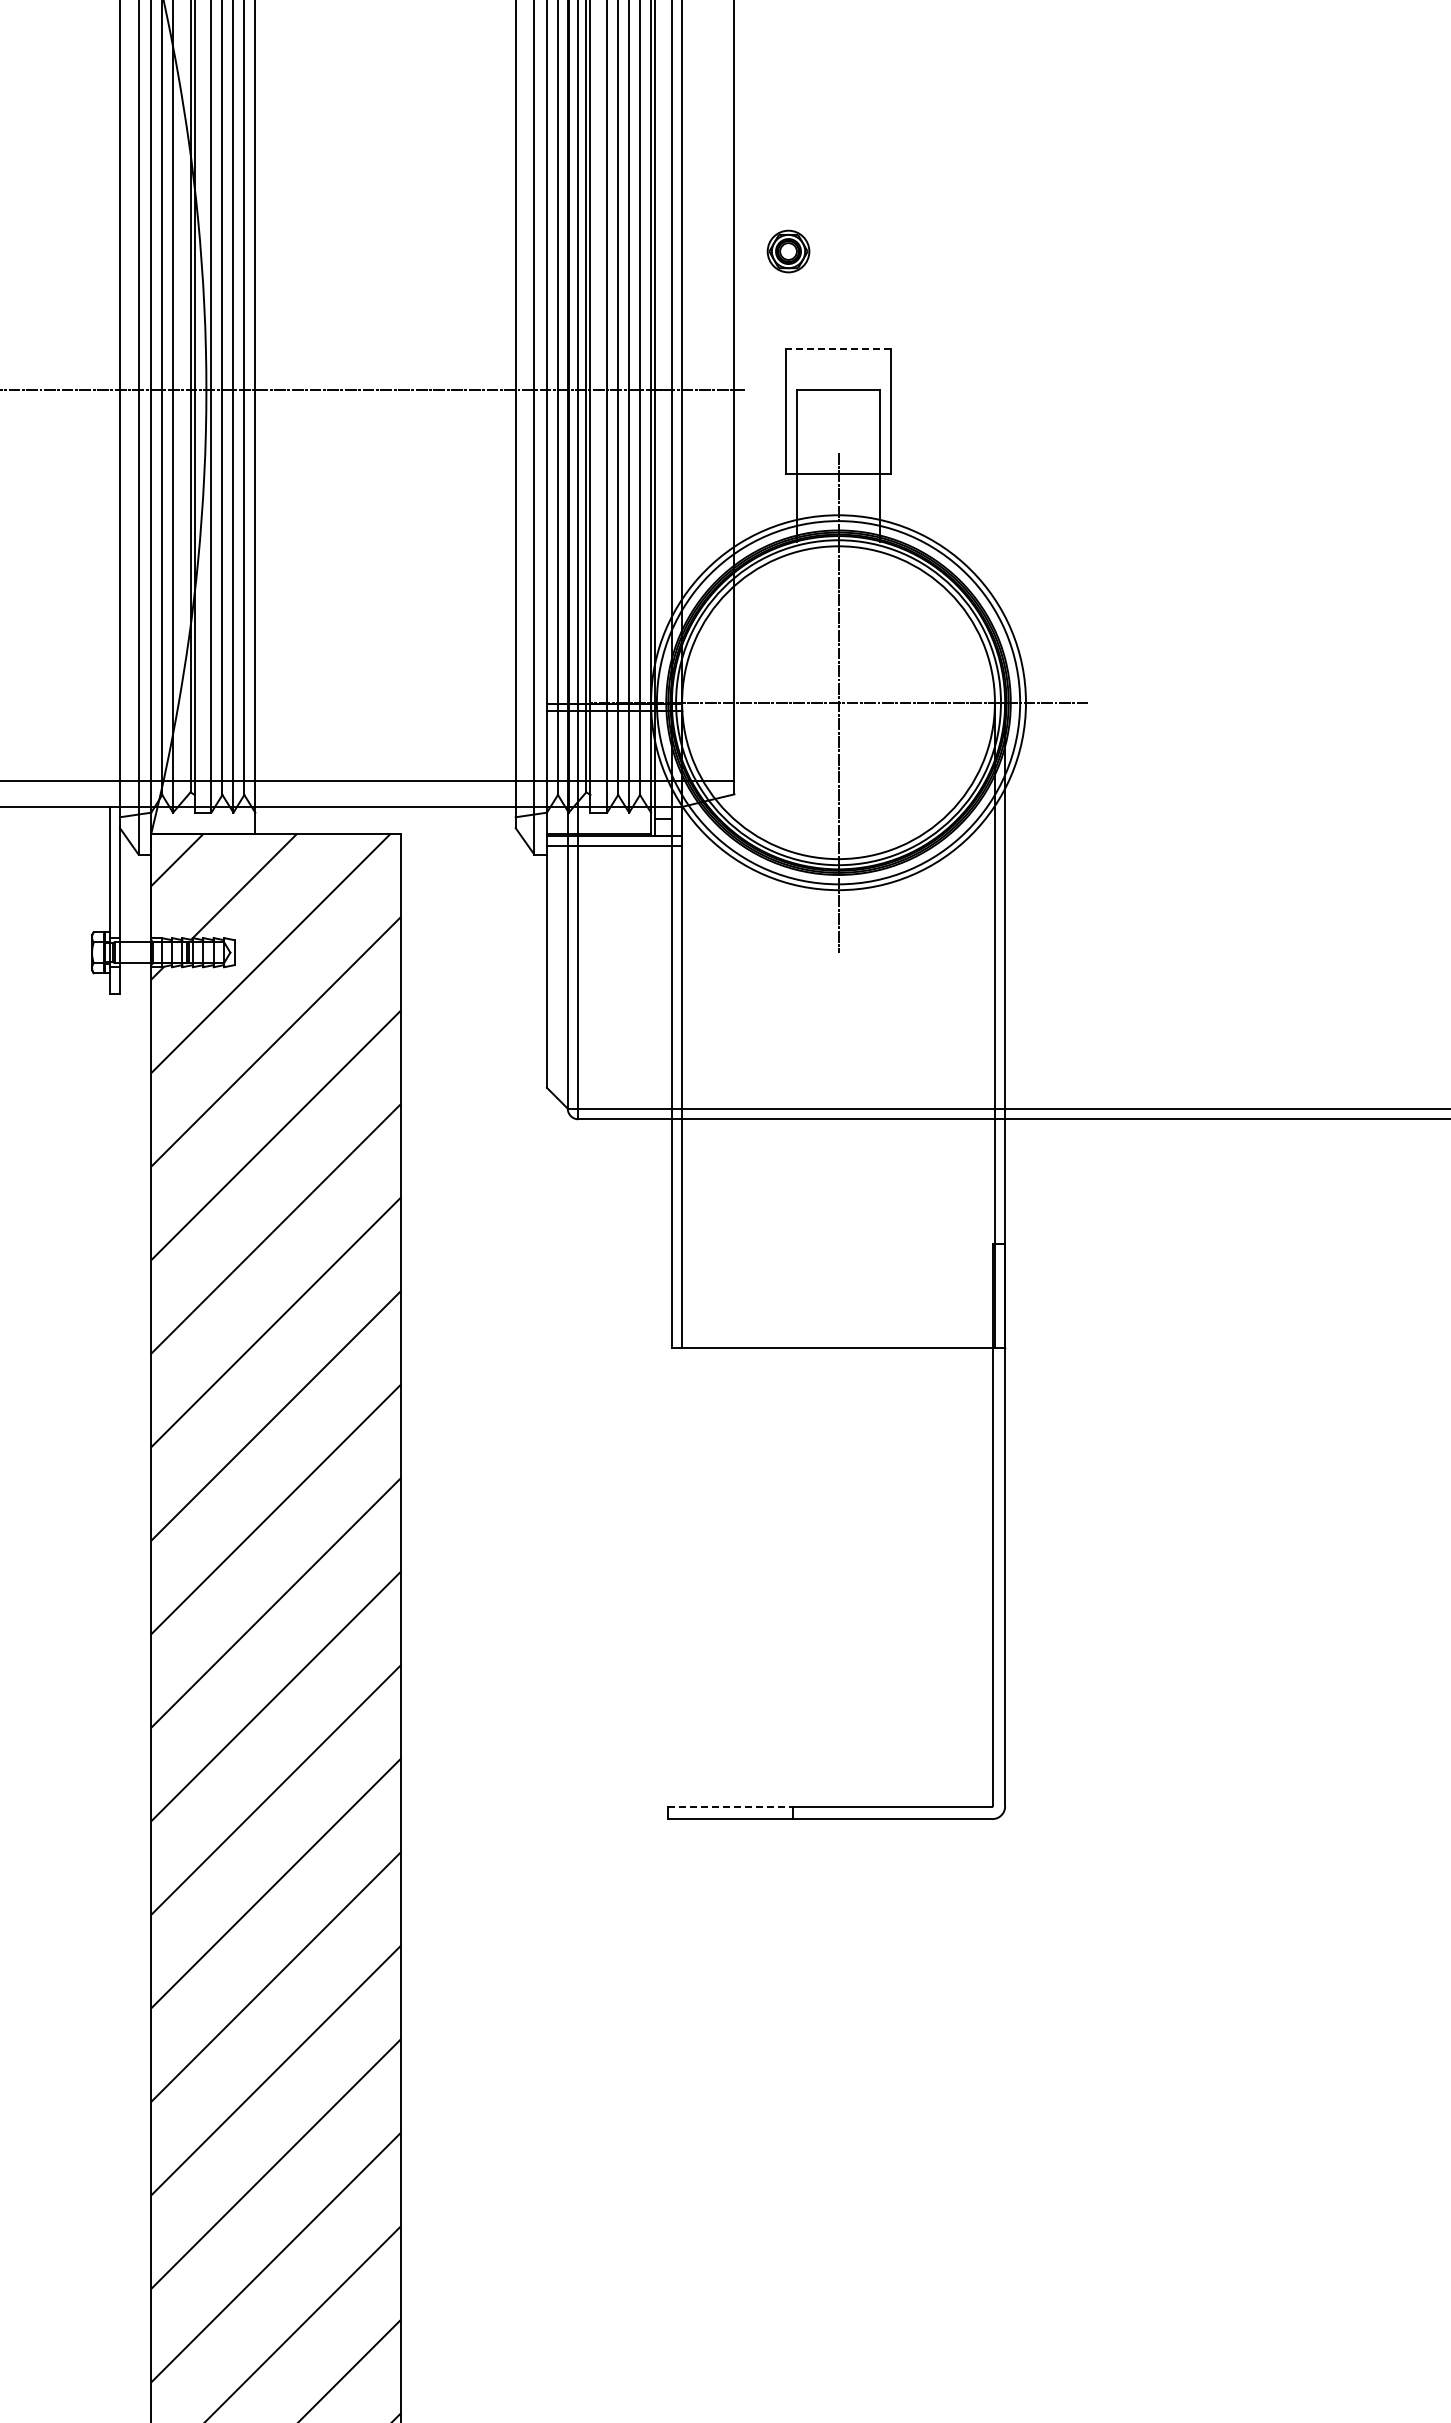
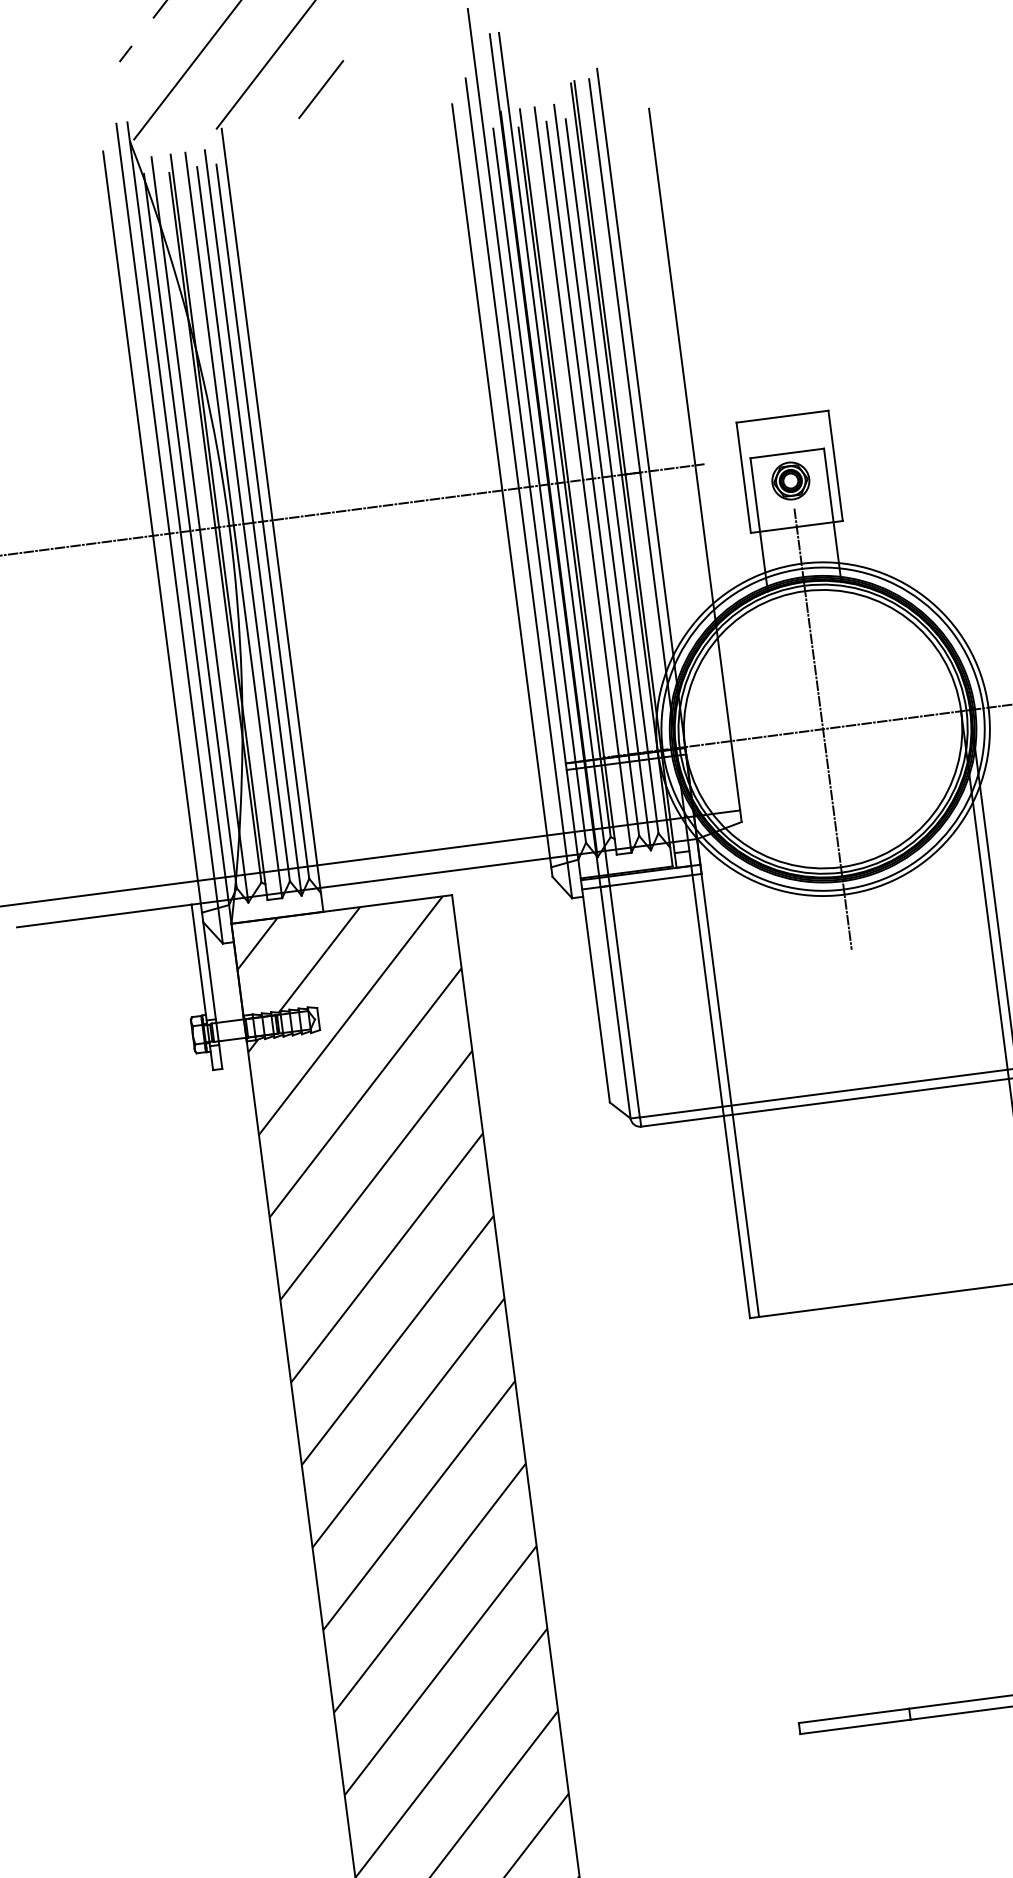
part: (788, 251) -> (790, 480), moved
line: (838, 348) -> (782, 416), dashed -> solid
line: (730, 1806) -> (854, 1715), dashed -> solid

